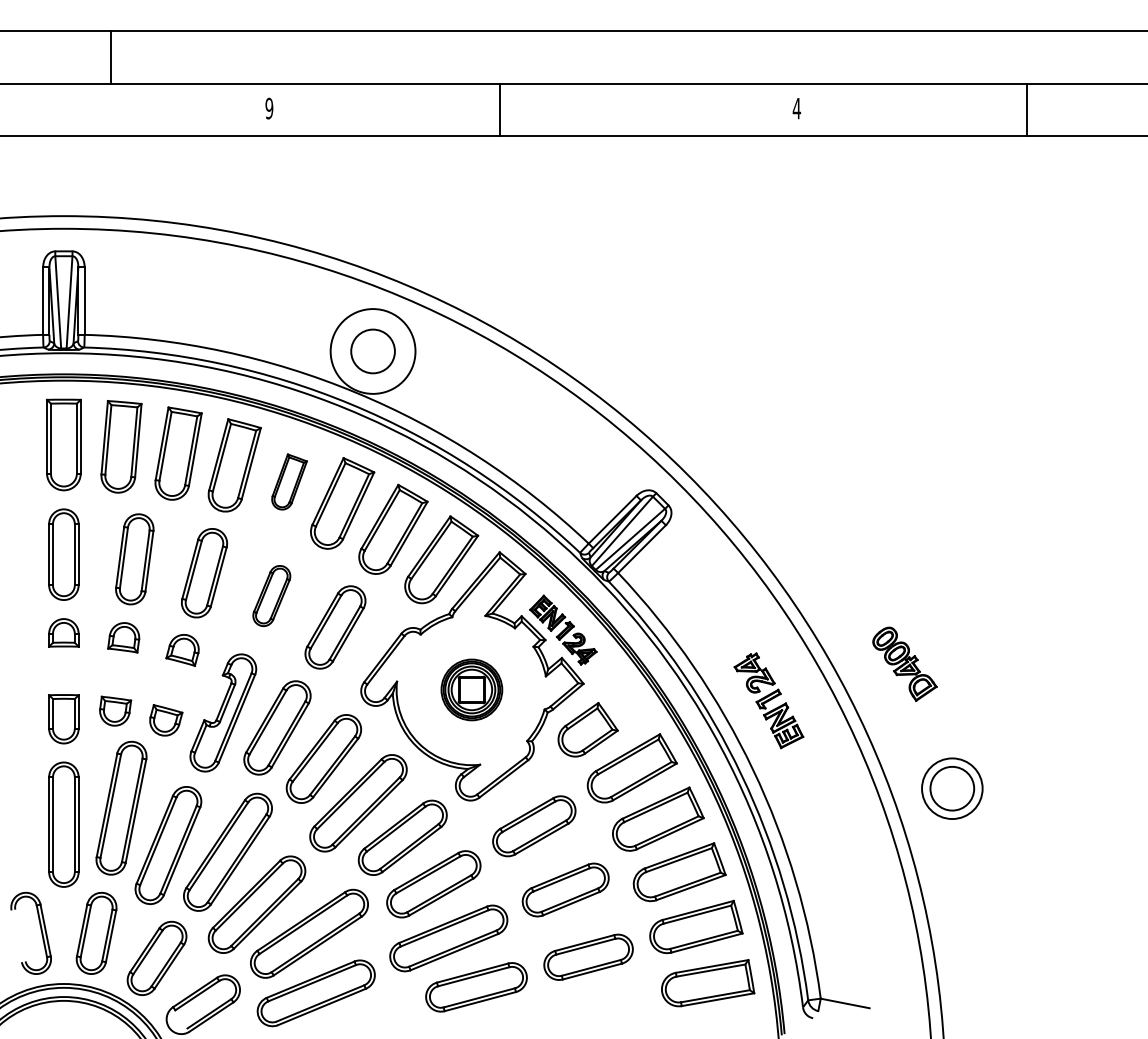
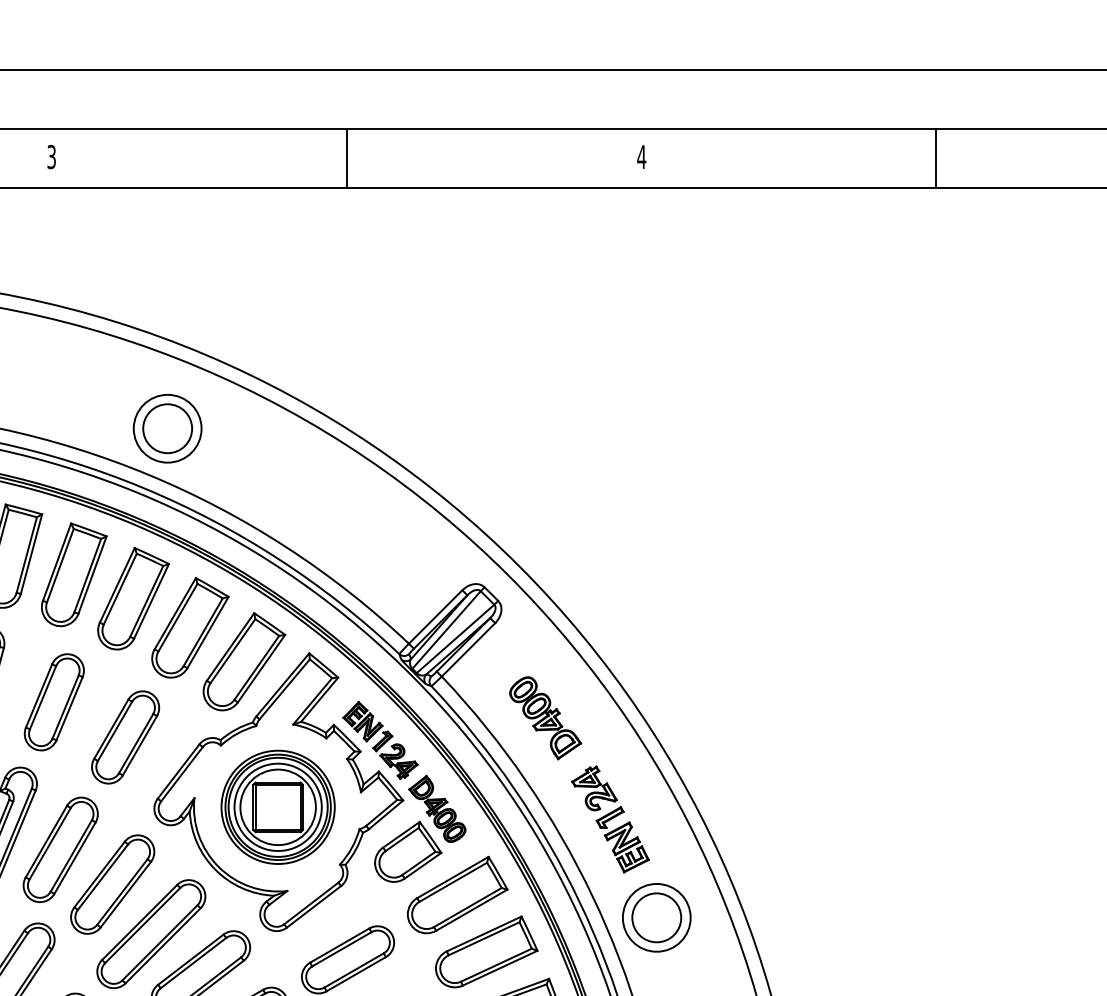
text: (269, 108) -> (51, 156), 9 -> 3
line: (499, 109) -> (345, 158), moved
line: (1027, 109) -> (936, 158), moved
circle: (372, 351) -> (167, 428), size x0.71
part: (289, 481) -> (74, 574), size x1.67
part: (271, 595) -> (54, 701), size x1.43
part: (904, 663) -> (545, 717), moved
part: (471, 689) -> (277, 806), size x1.67
part: (614, 690) -> (437, 807), added
part: (952, 788) -> (656, 917), moved

